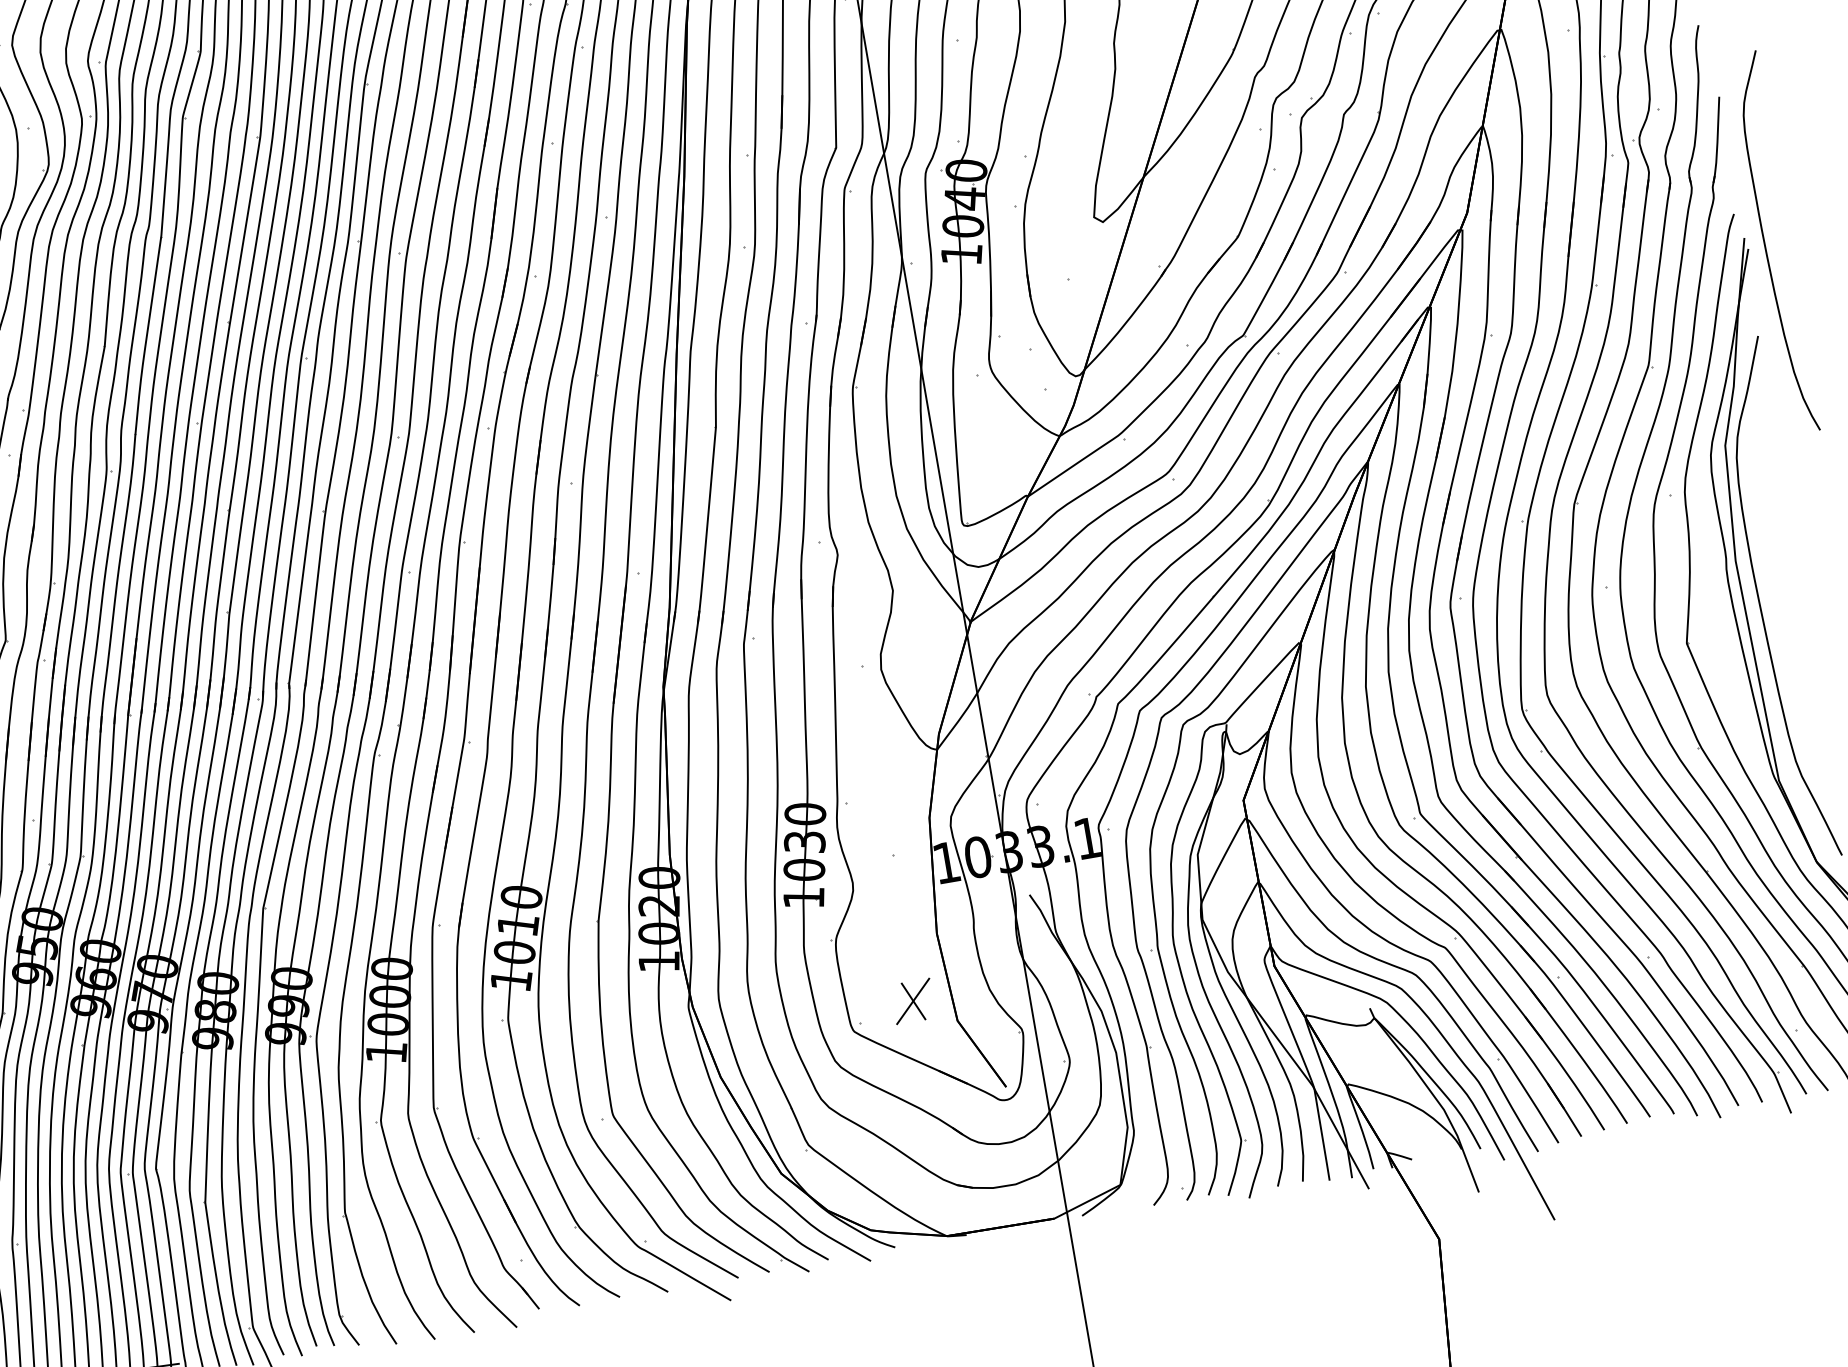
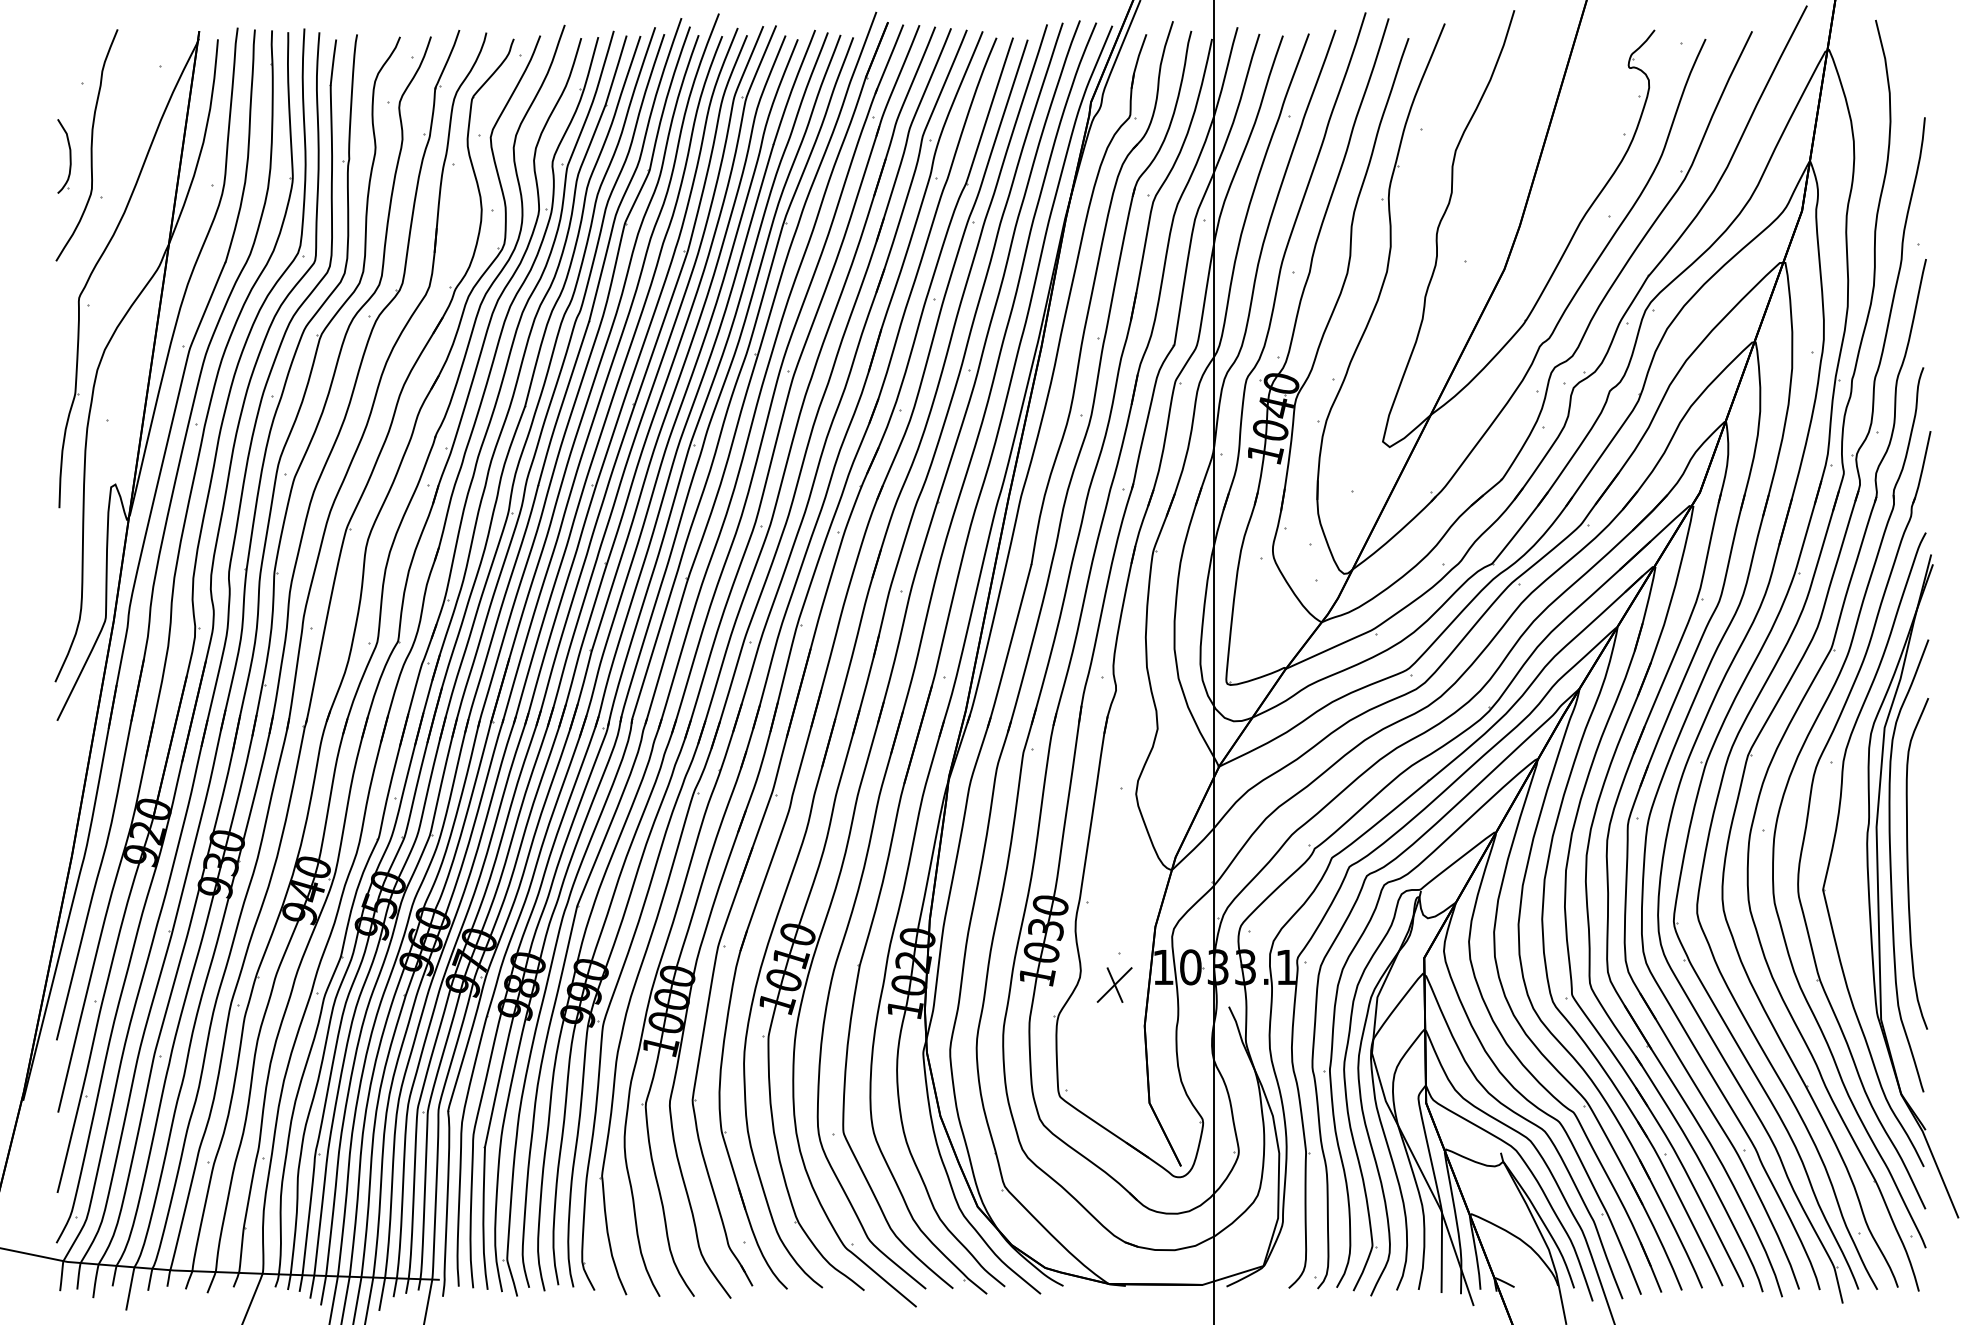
curve: (1765, 243) -> (1908, 863), moved
part: (912, 1000) -> (1114, 984), moved

